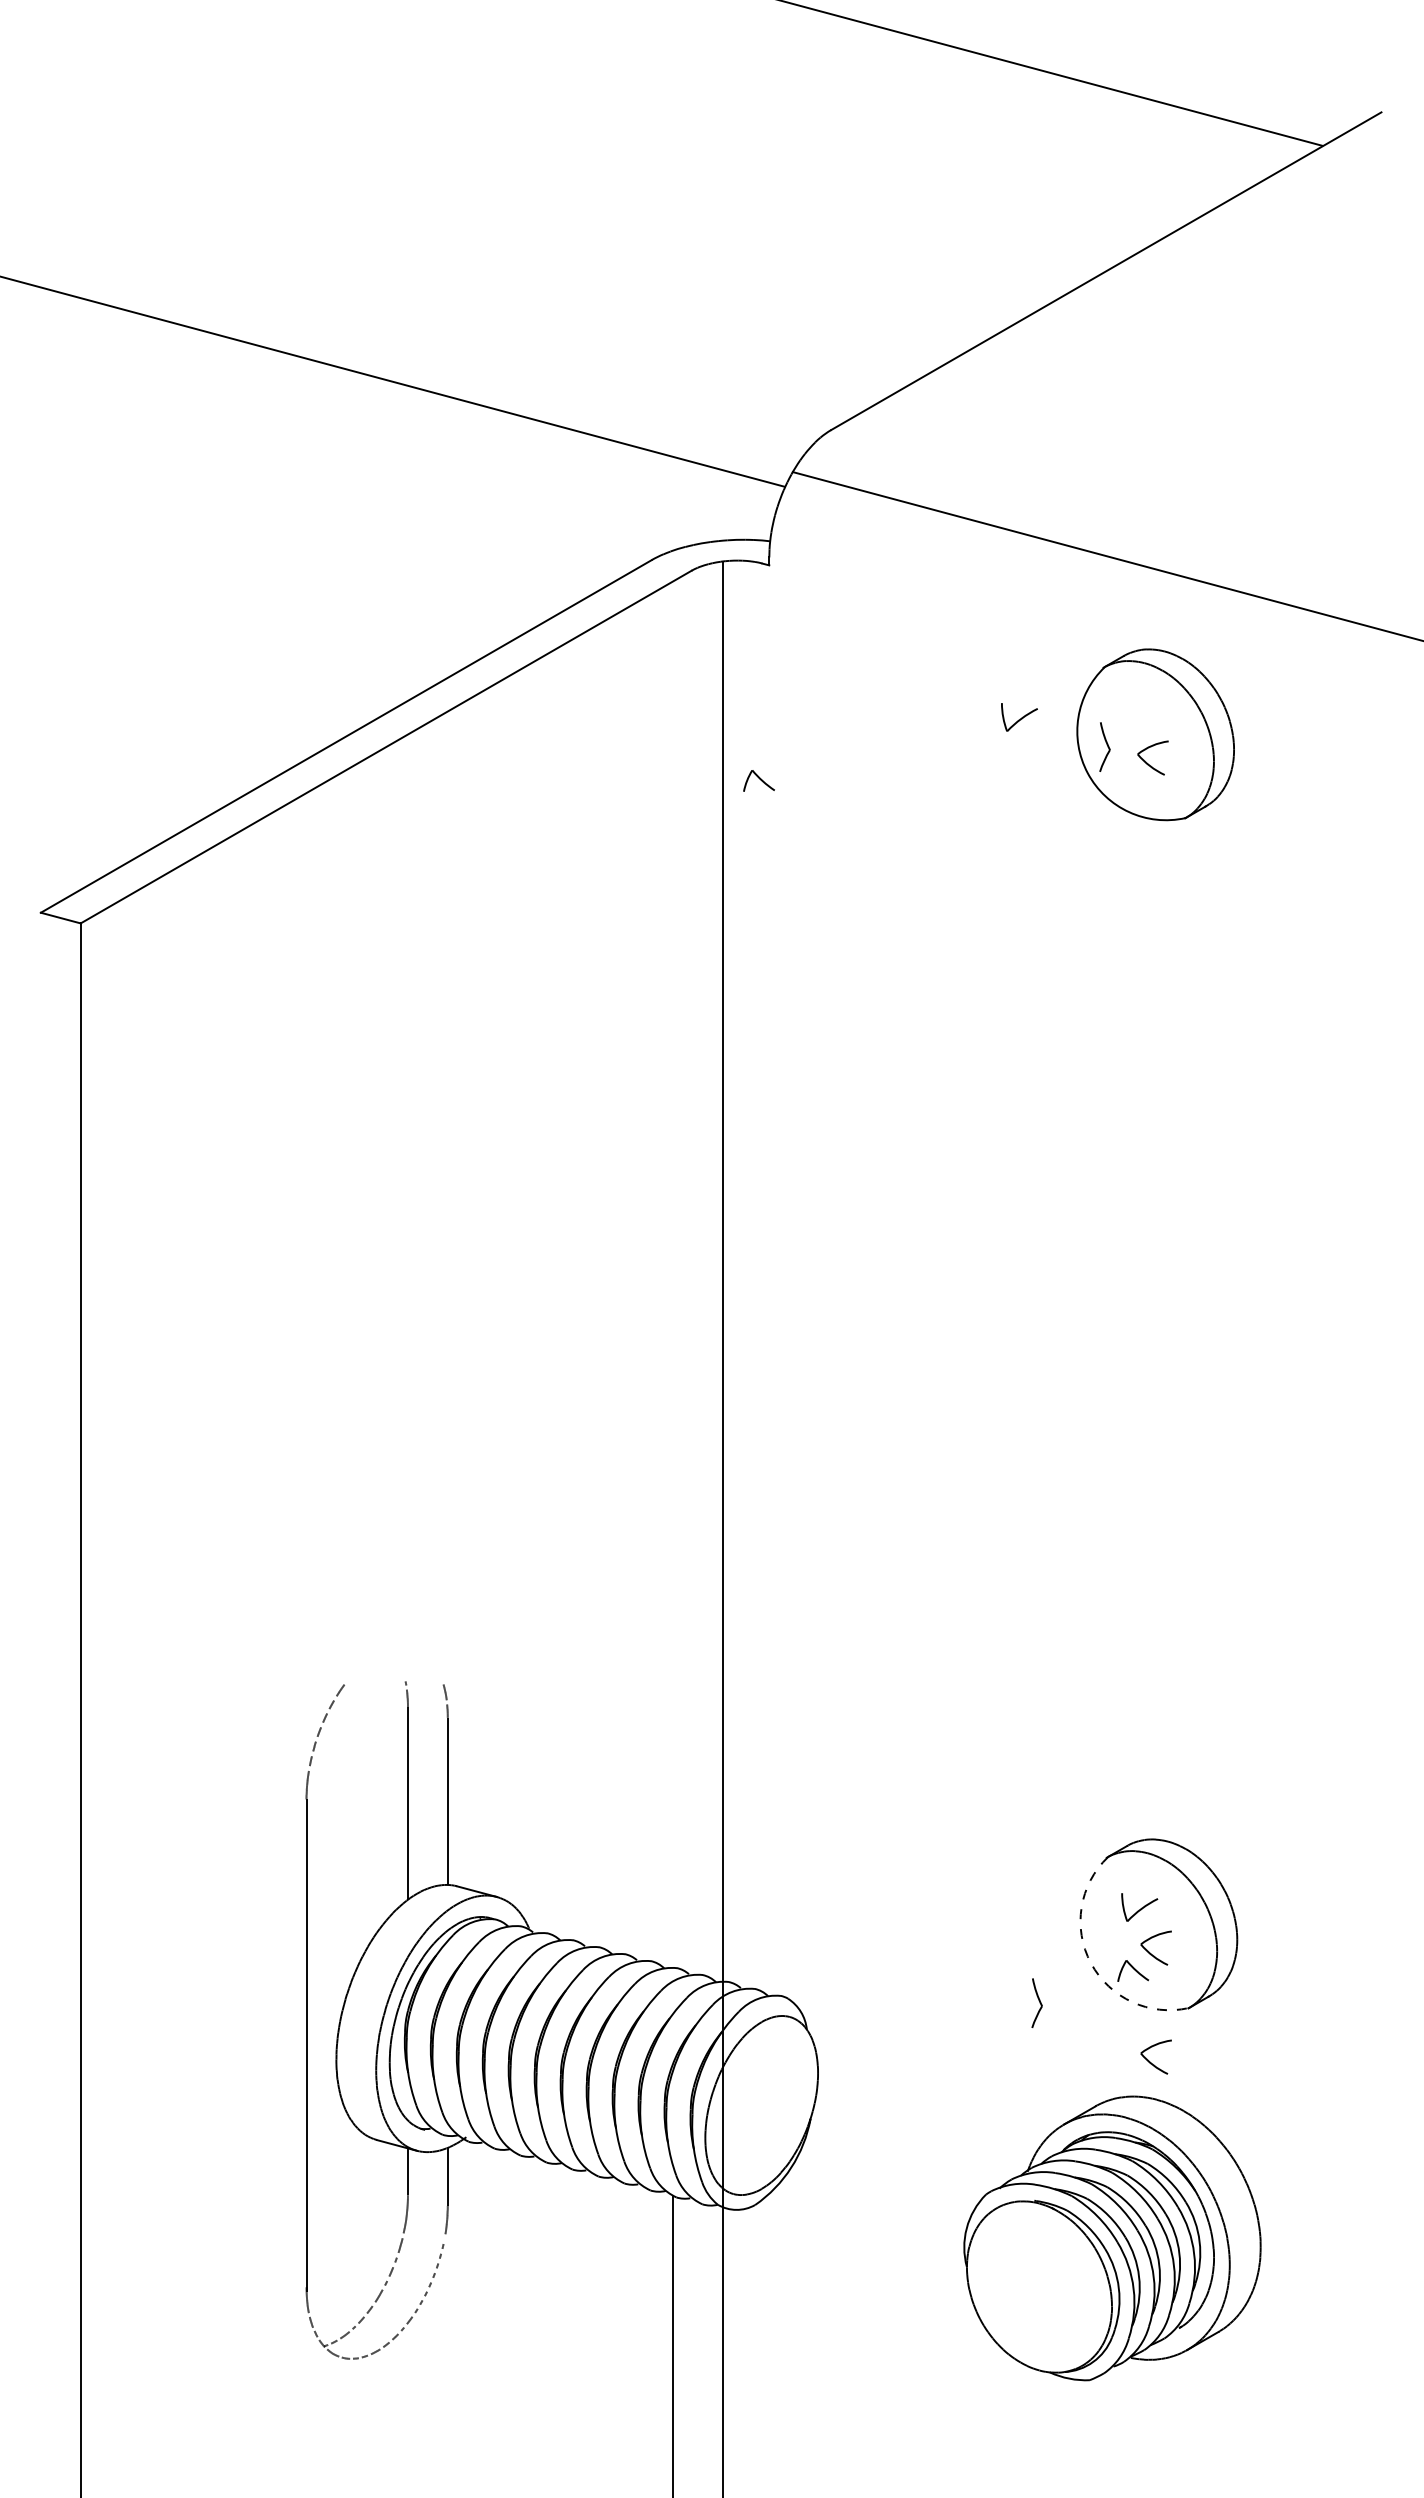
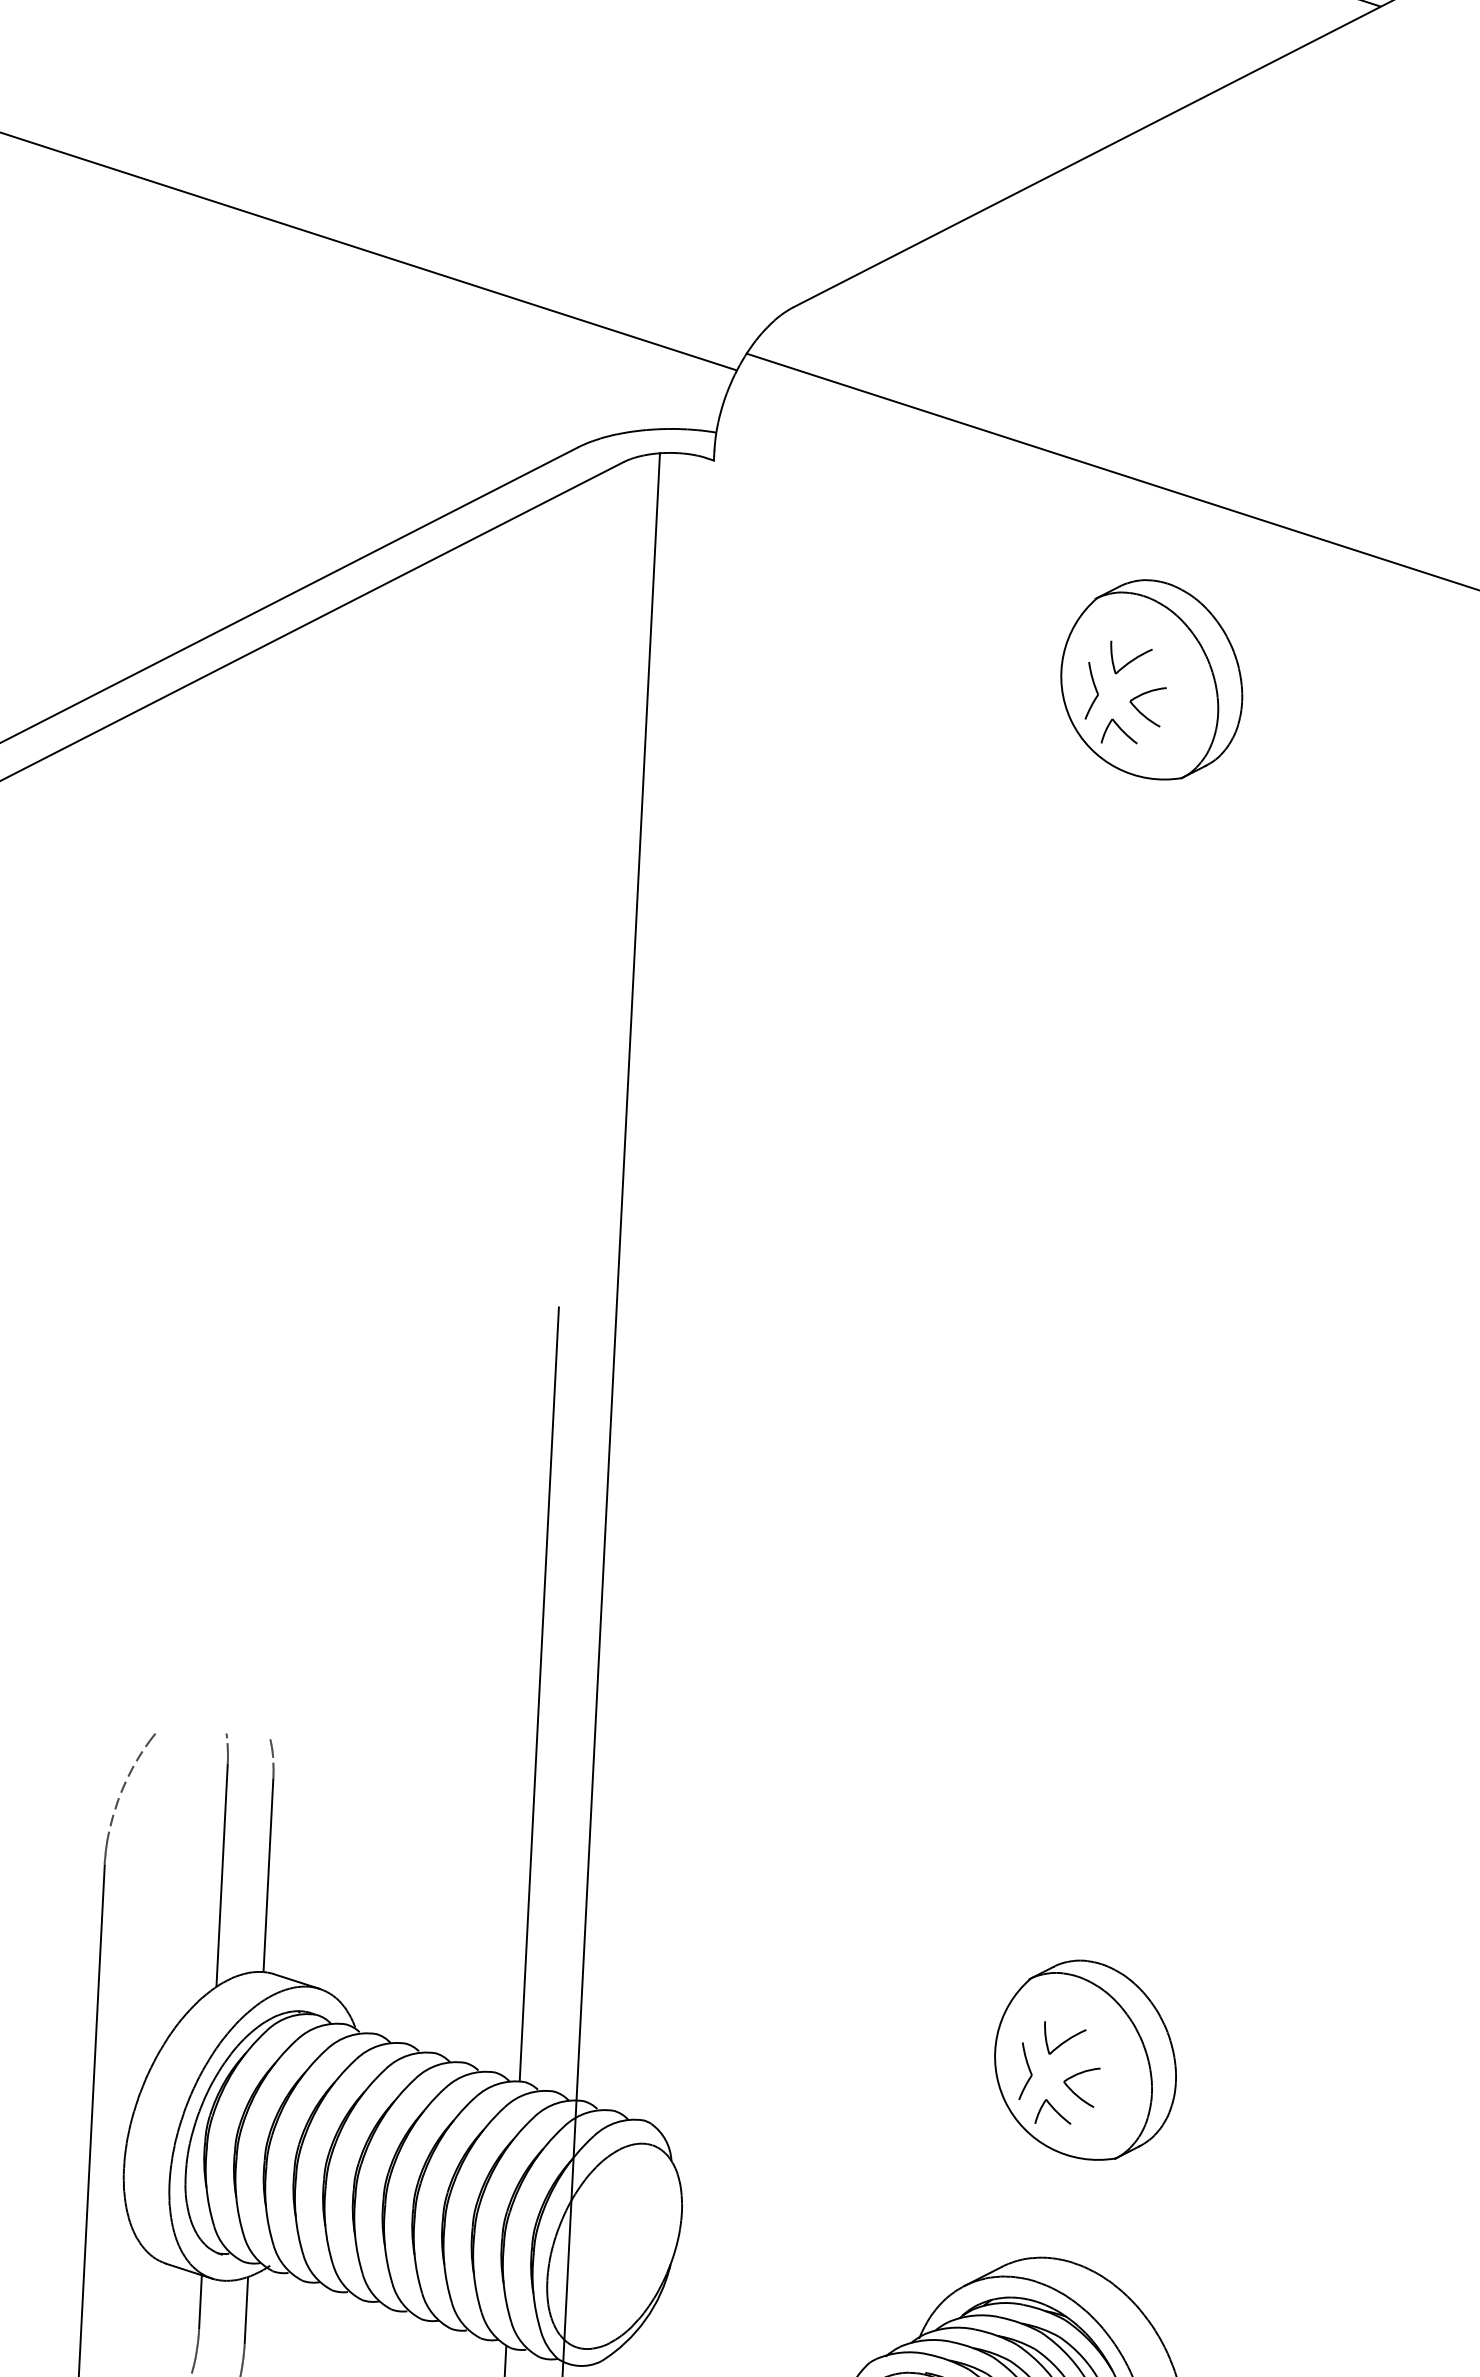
part: (1019, 717) -> (1130, 658), moved
part: (758, 780) -> (1119, 731), moved
line: (672, 1633) -> (538, 1693), added
arc: (1090, 1963) -> (1004, 2100), dashed -> solid
part: (1036, 2002) -> (1025, 2070), moved
part: (1150, 2061) -> (1068, 2218), removed

